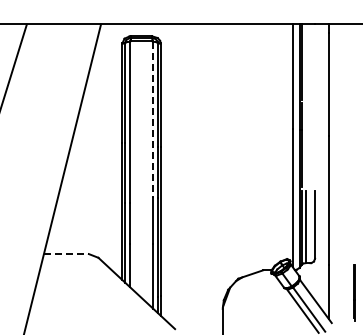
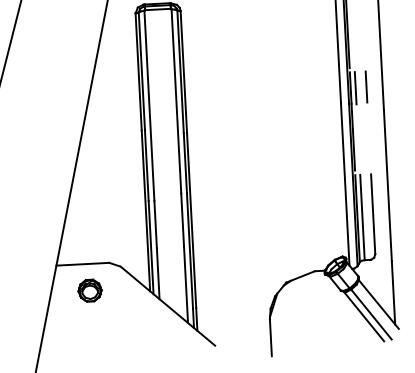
line: (305, 116) -> (355, 87), added
line: (315, 116) -> (367, 87), added
line: (153, 120) -> (176, 101), dashed -> solid
line: (66, 254) -> (82, 264), dashed -> solid
part: (71, 276) -> (90, 290), added

